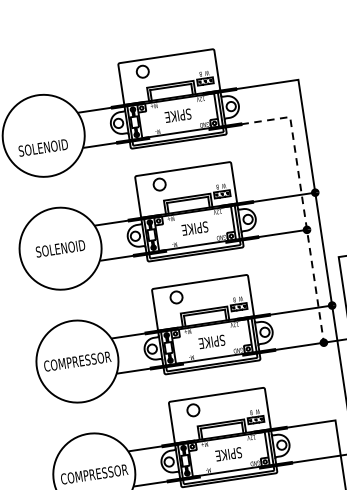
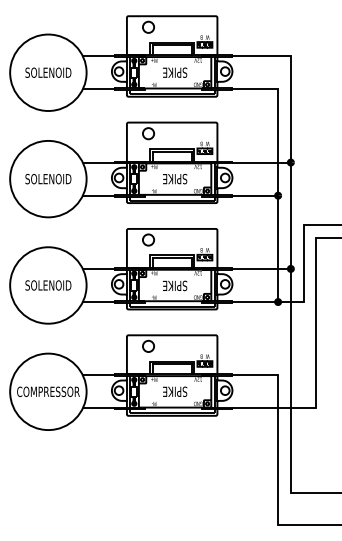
text: (43, 147) -> (48, 72), moved
line: (303, 205) -> (278, 172), dashed -> solid
text: (77, 361) -> (48, 285), COMPRESSOR -> SOLENOID

